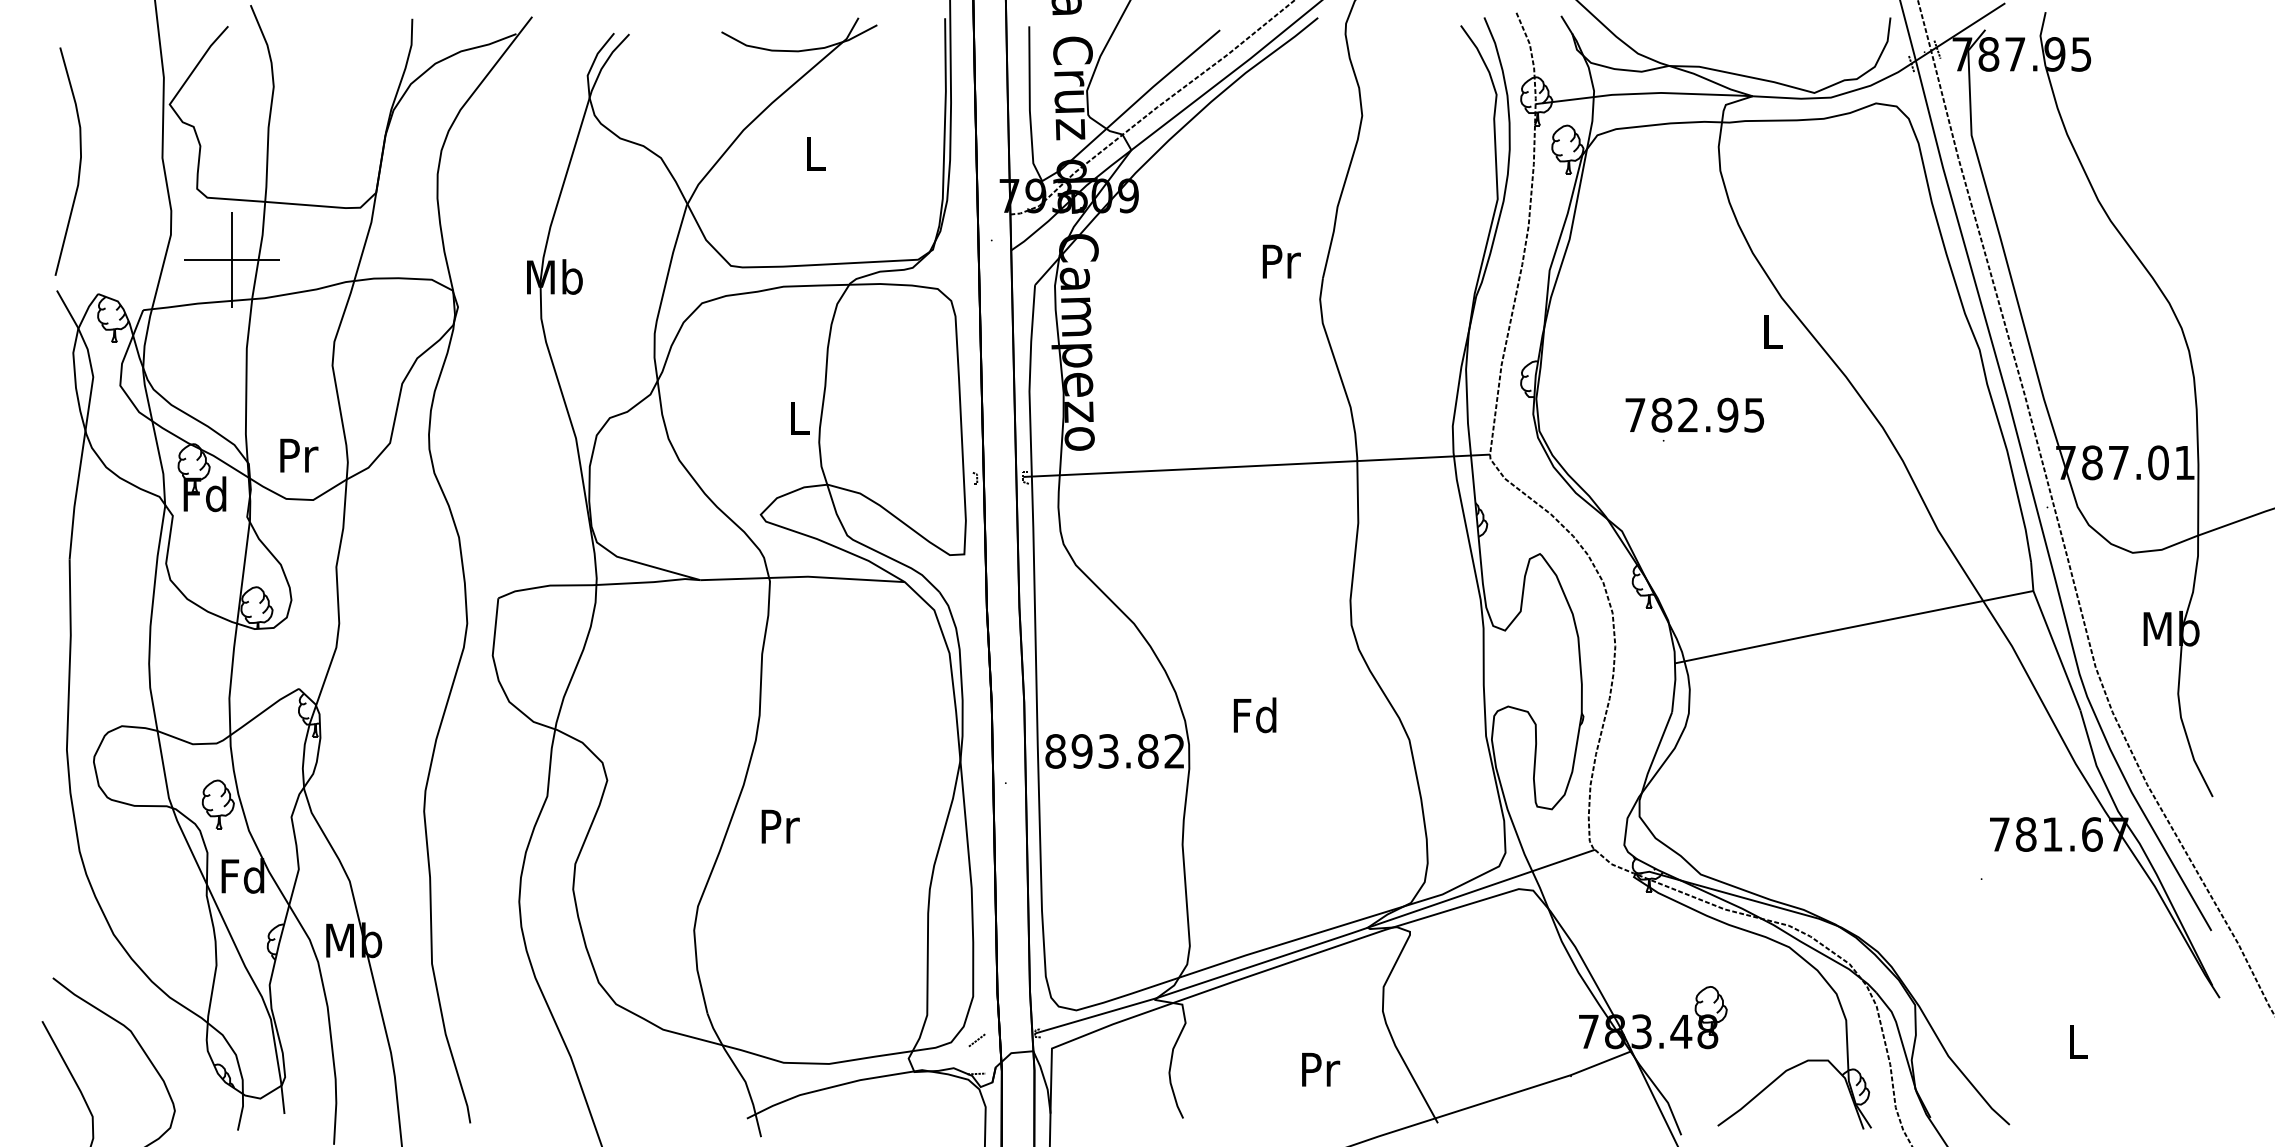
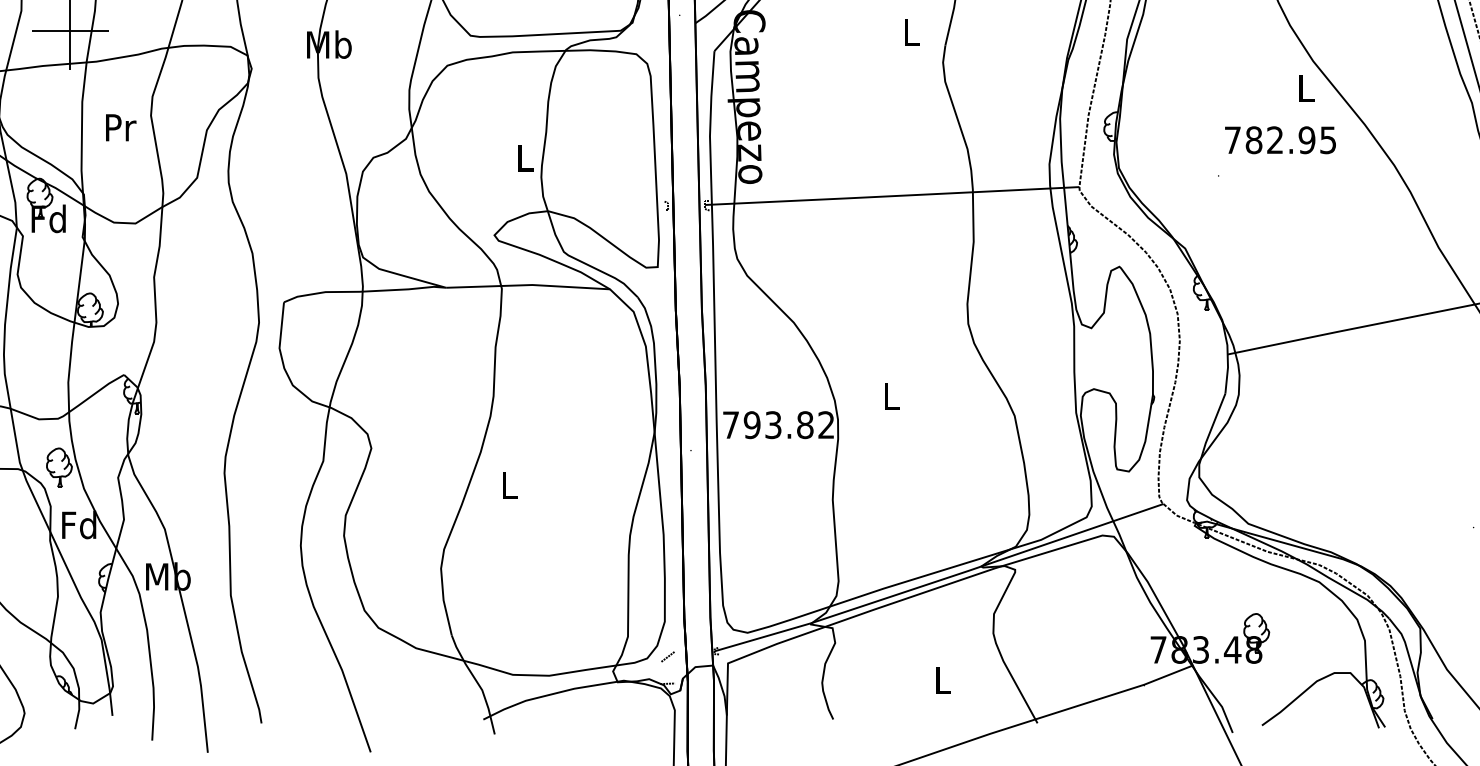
text: (1281, 261) -> (912, 32), Pr -> L
text: (1694, 414) -> (1280, 139), moved
text: (299, 455) -> (121, 127), moved
text: (1254, 715) -> (890, 396), Fd -> L
text: (1055, 751) -> (730, 425), 893.82 -> 793.82
text: (780, 826) -> (510, 485), Pr -> L
text: (1321, 1069) -> (944, 680), Pr -> L

